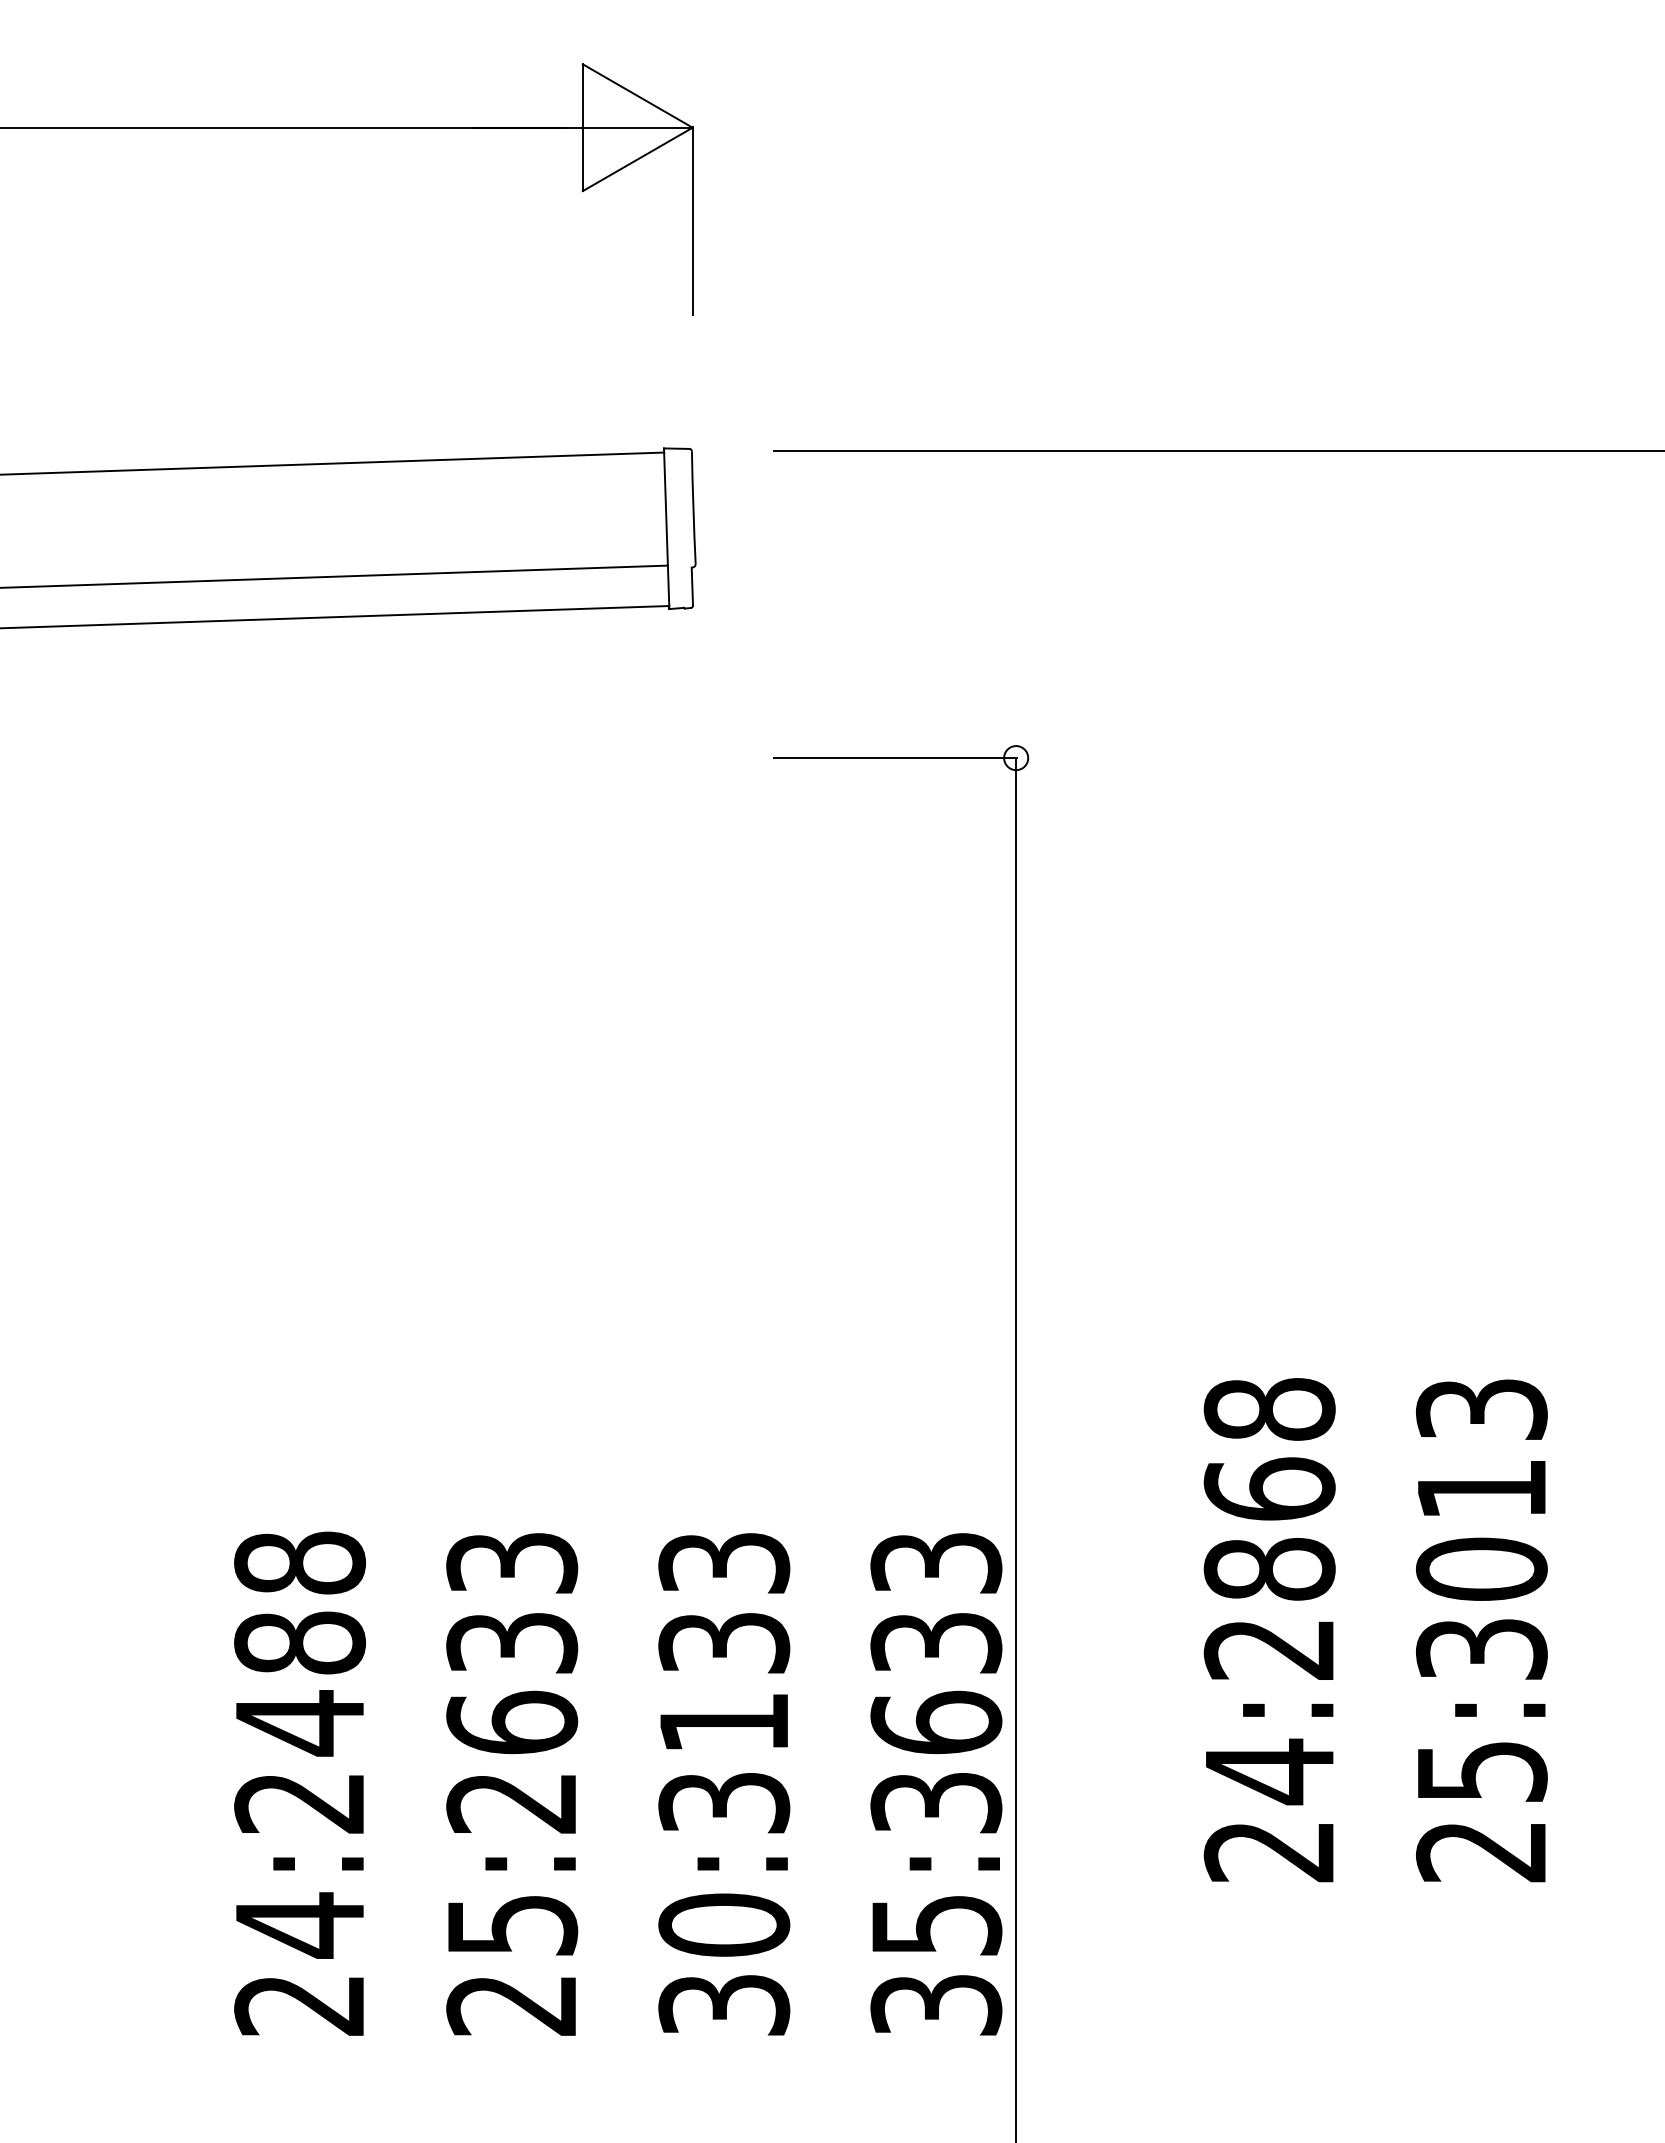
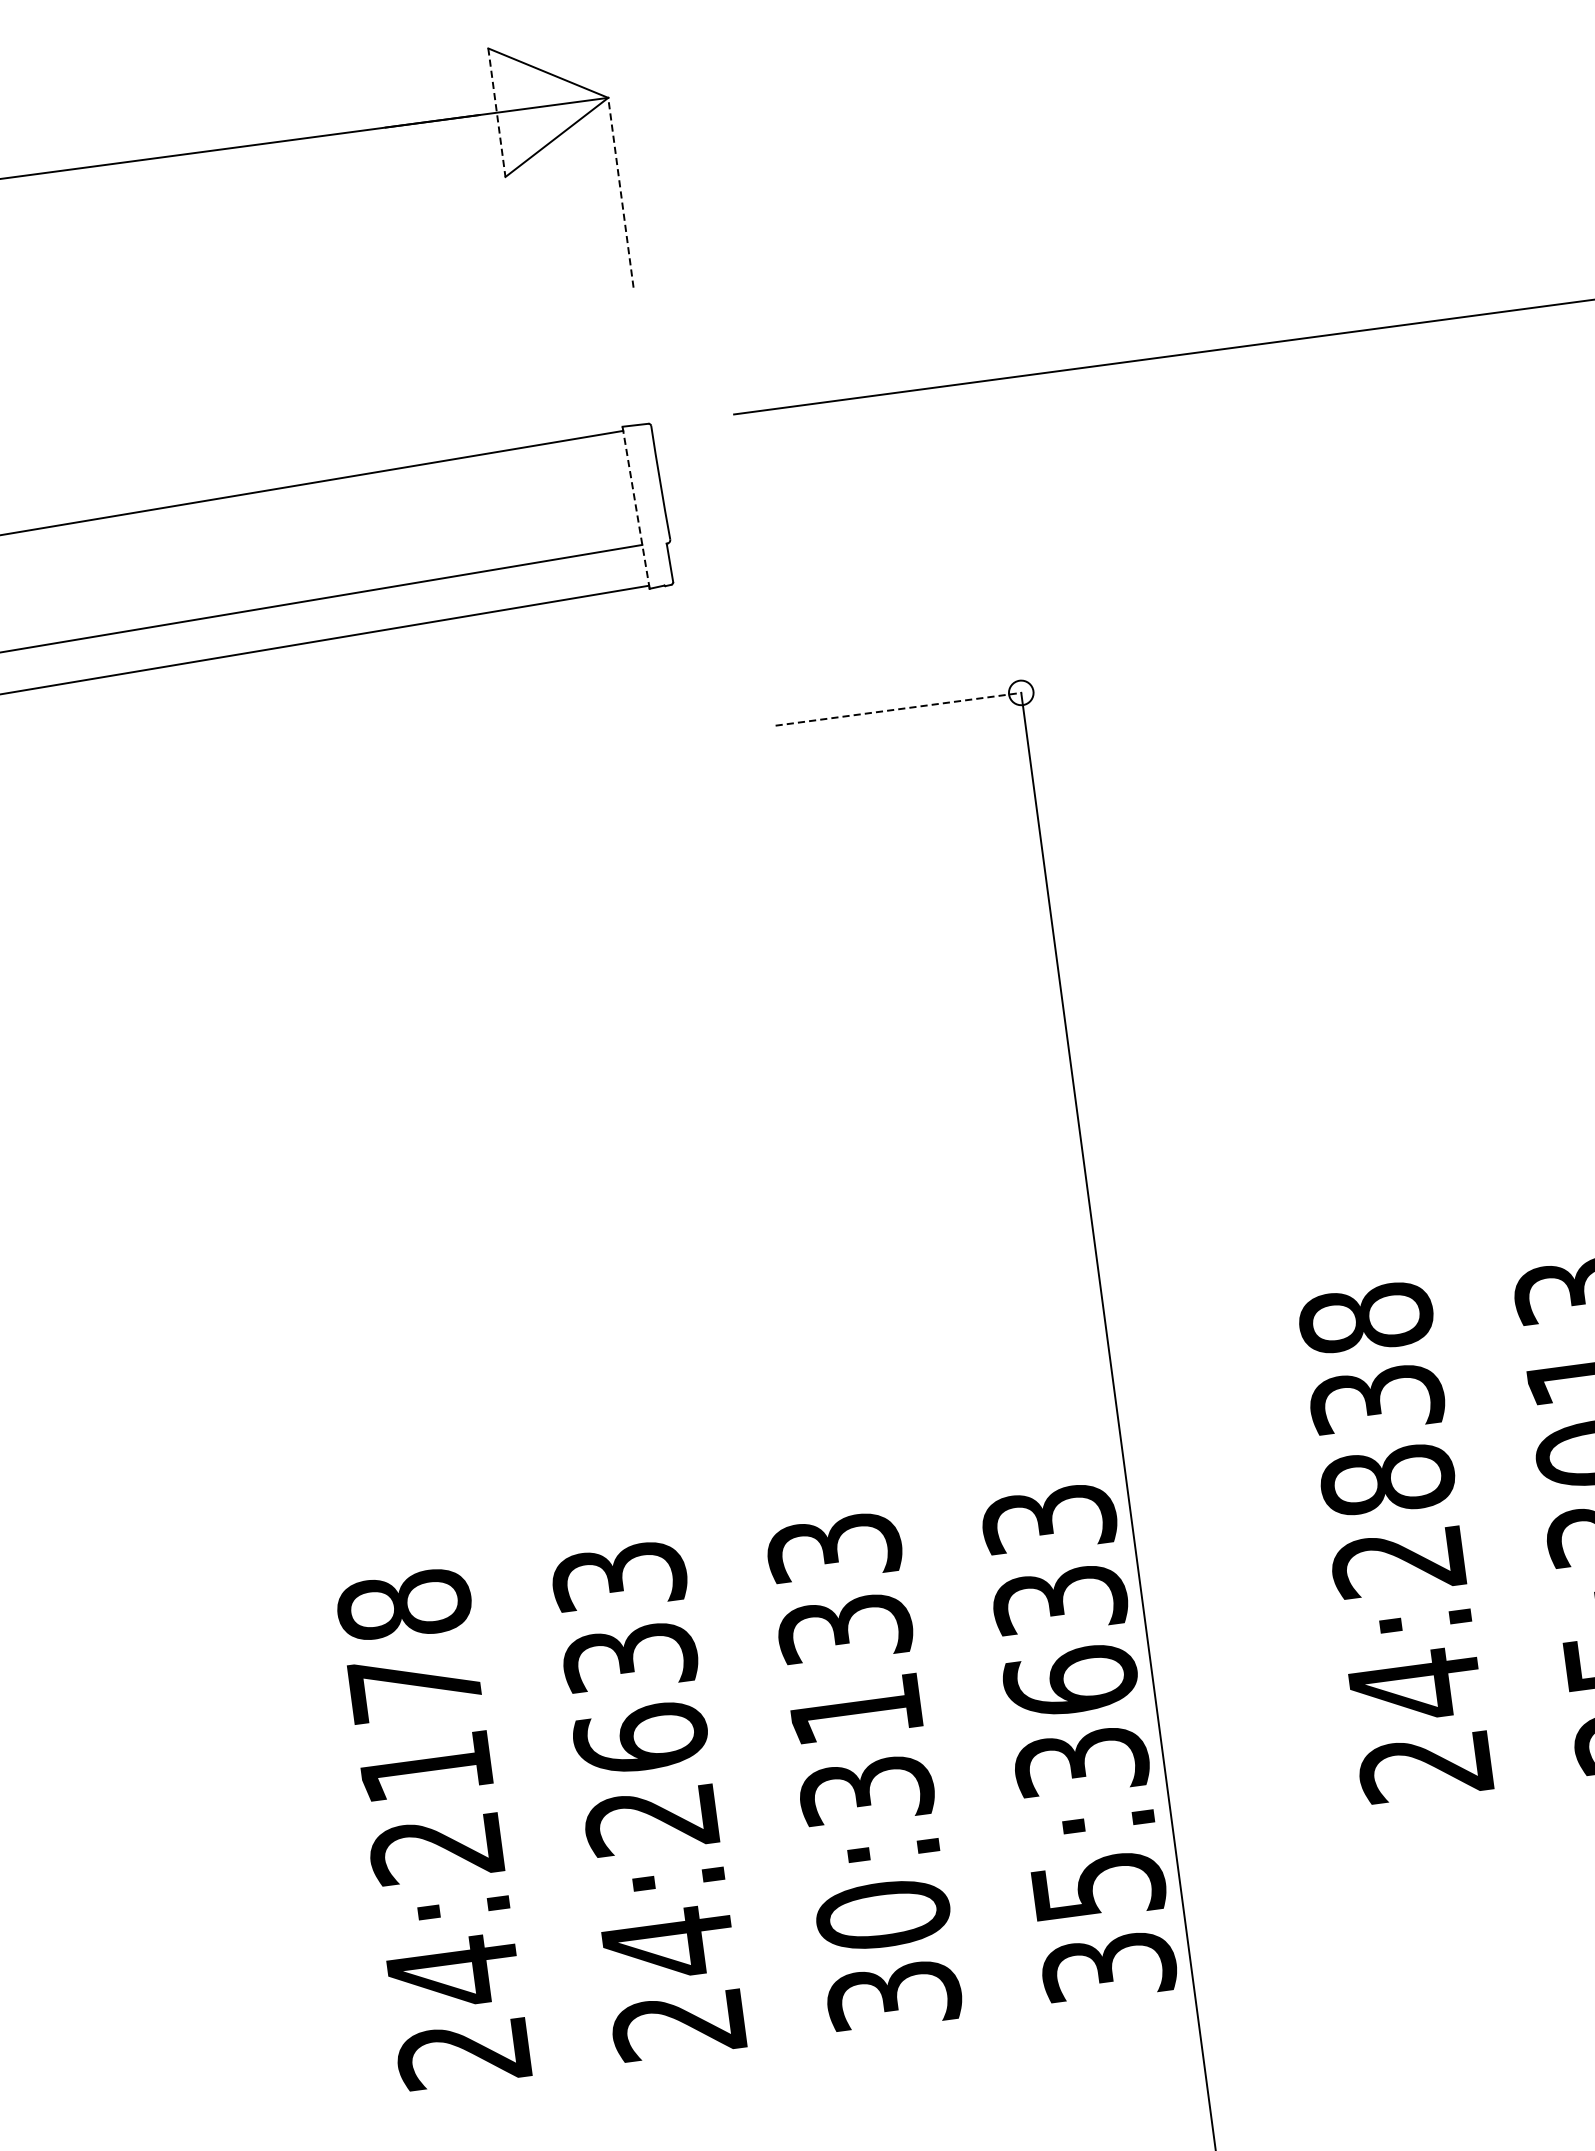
line: (582, 128) -> (496, 113), solid -> dashed
line: (692, 220) -> (620, 191), solid -> dashed
line: (666, 528) -> (635, 507), solid -> dashed
line: (895, 758) -> (899, 709), solid -> dashed
text: (1269, 1488) -> (1376, 1398), 24:2868 -> 24:2838
text: (299, 1683) -> (420, 1727), 24:2488 -> 24:2178
text: (513, 1925) -> (669, 1943), 25:2633 -> 24:2633

